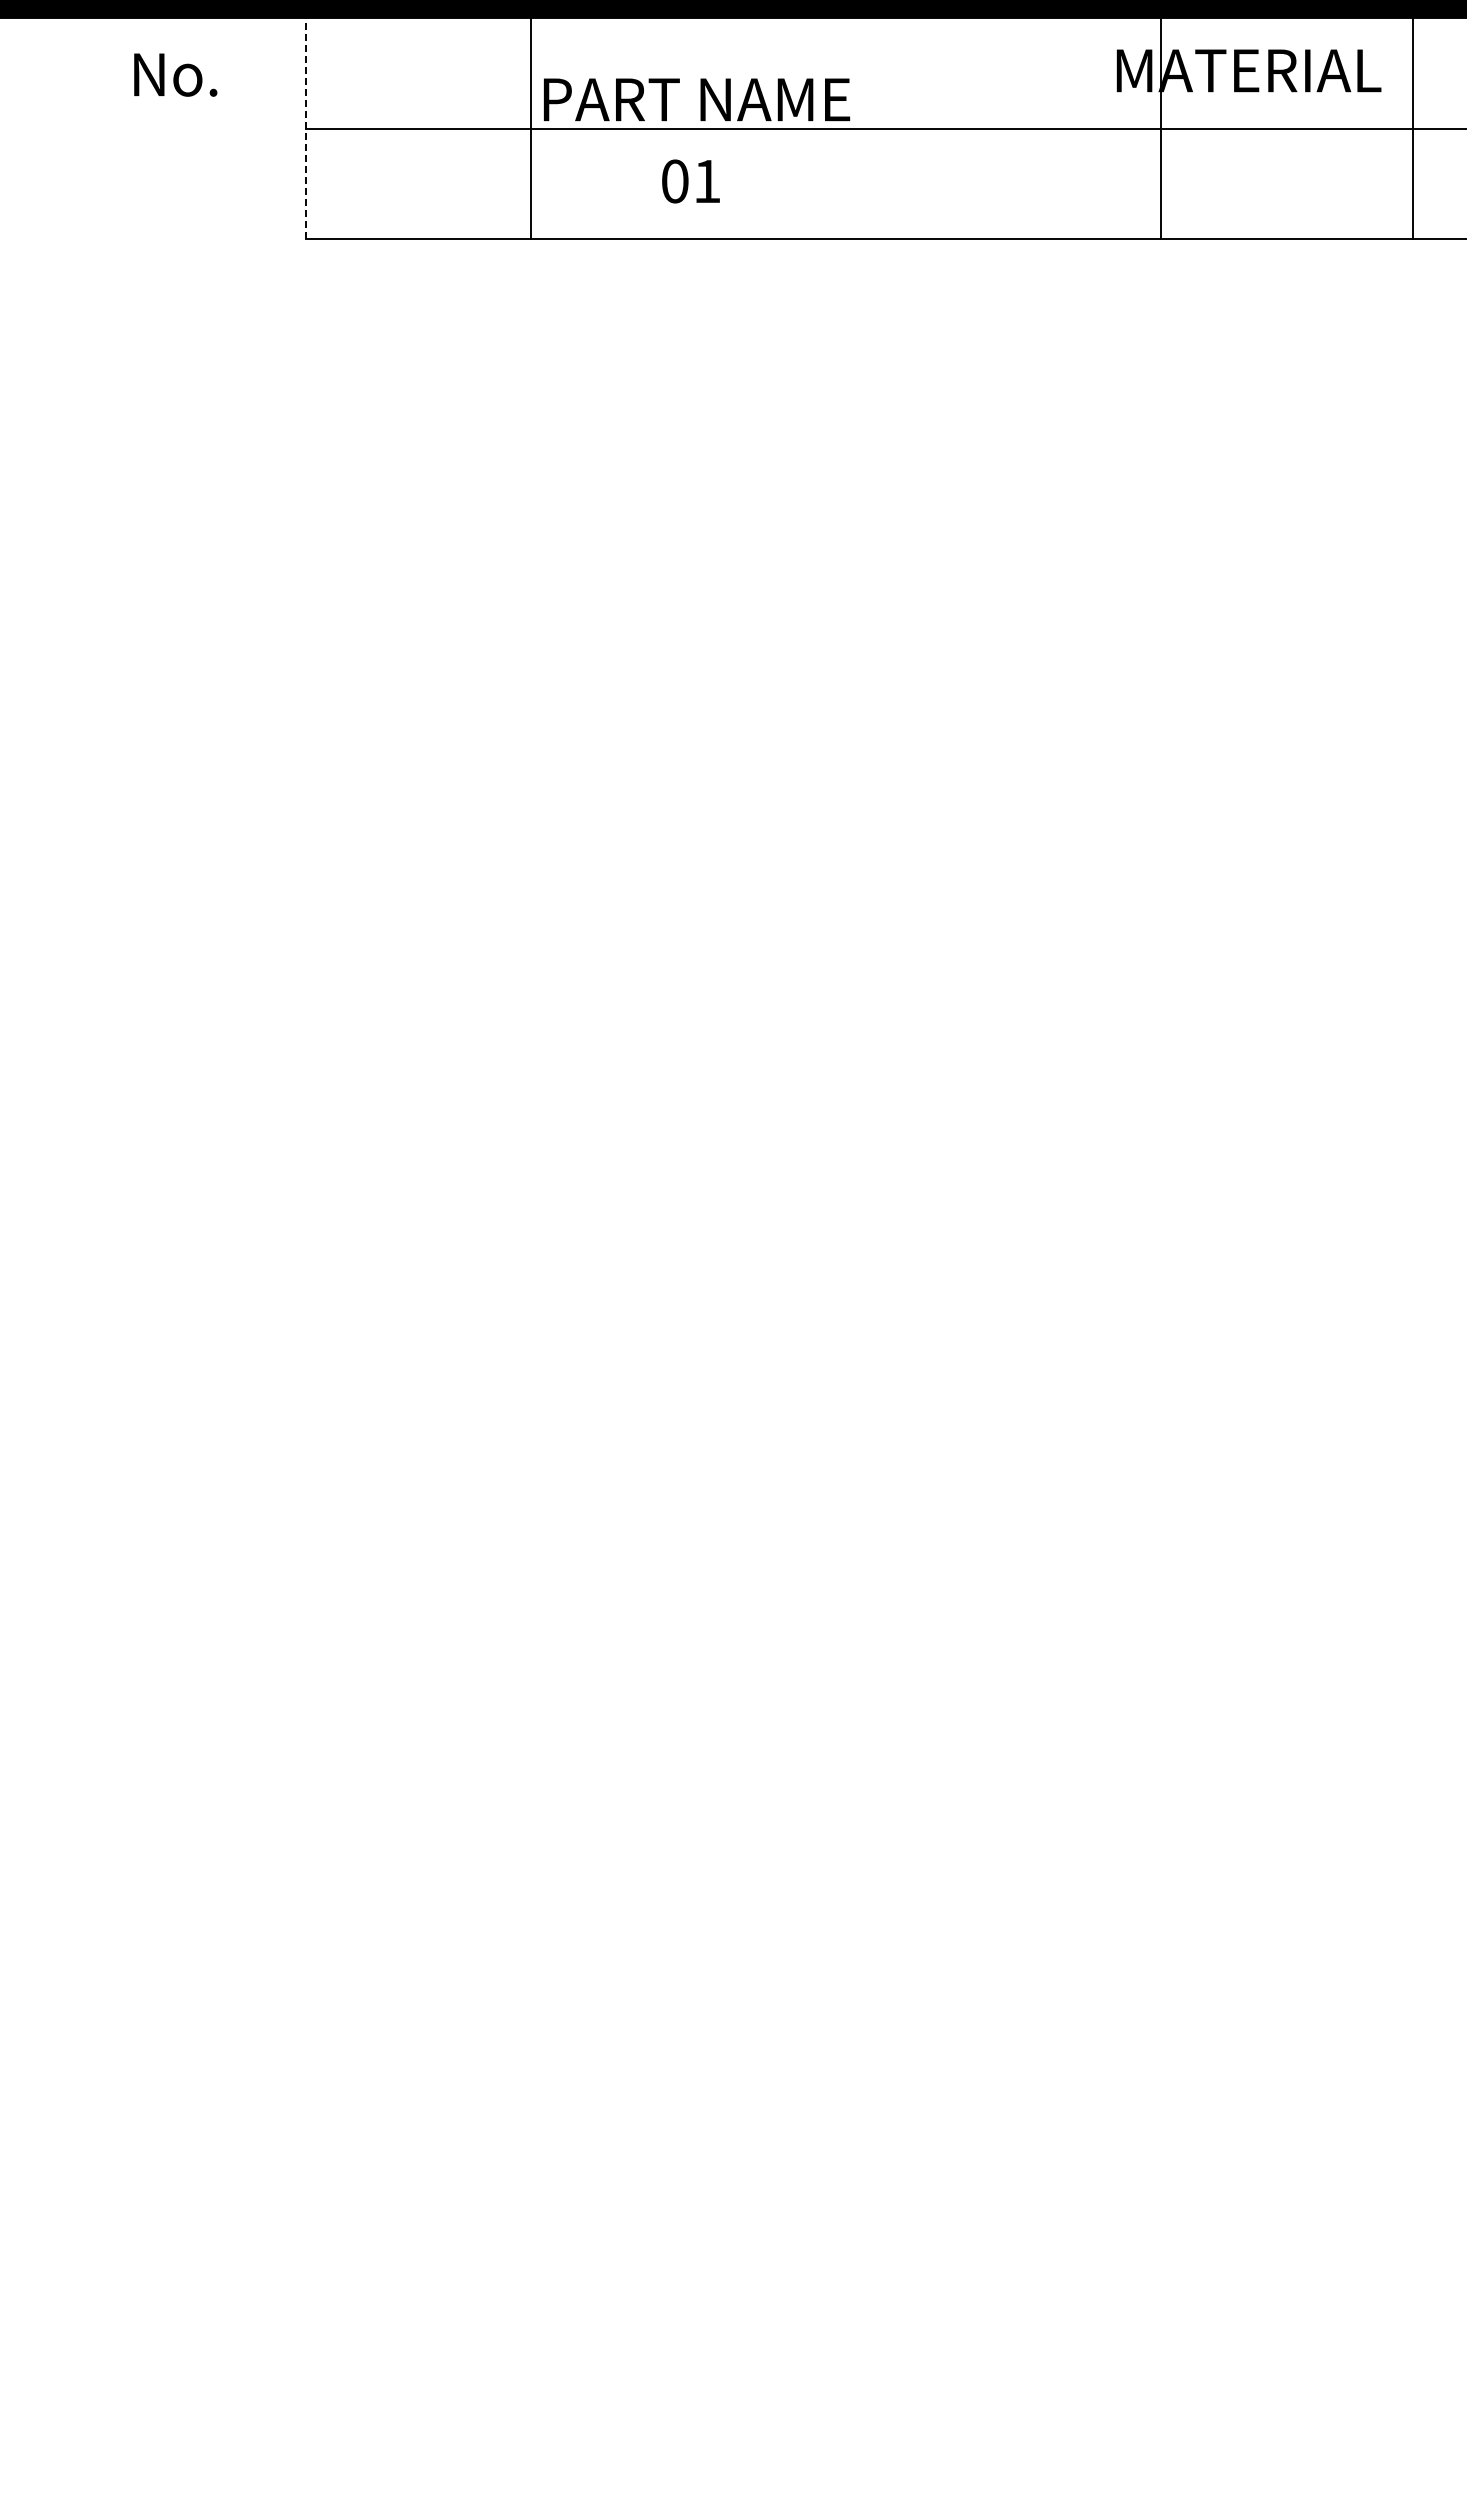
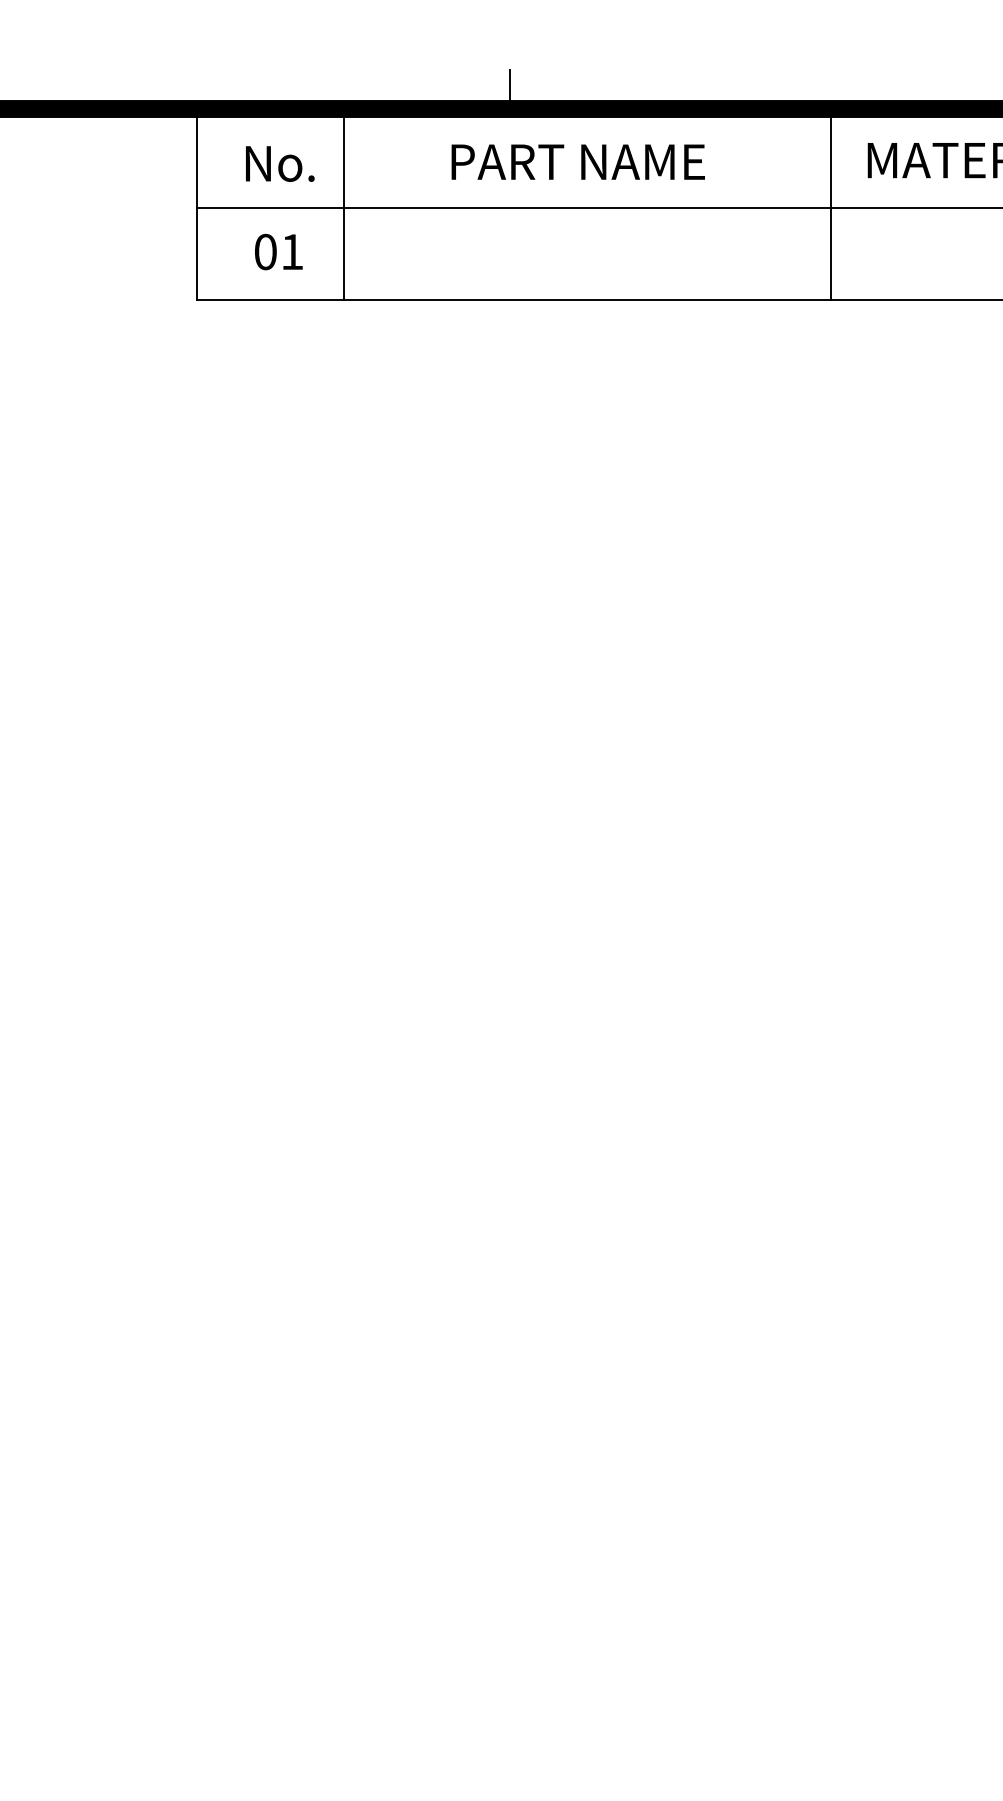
text: (175, 74) -> (280, 163), moved
text: (697, 99) -> (578, 161), moved
line: (306, 128) -> (197, 208), dashed -> solid
line: (531, 128) -> (344, 208), moved
line: (1161, 128) -> (831, 208), moved
text: (690, 181) -> (278, 252), moved

